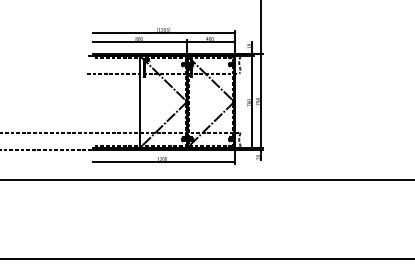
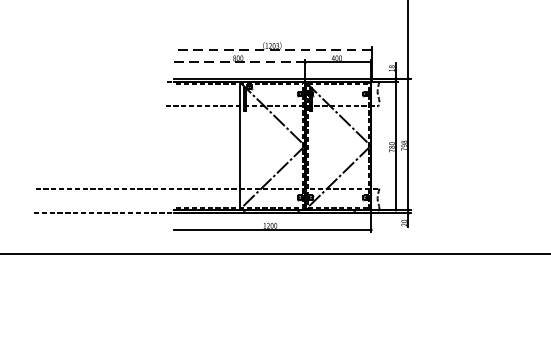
line: (163, 33) -> (272, 50), solid -> dashed
line: (140, 41) -> (240, 61), solid -> dashed

